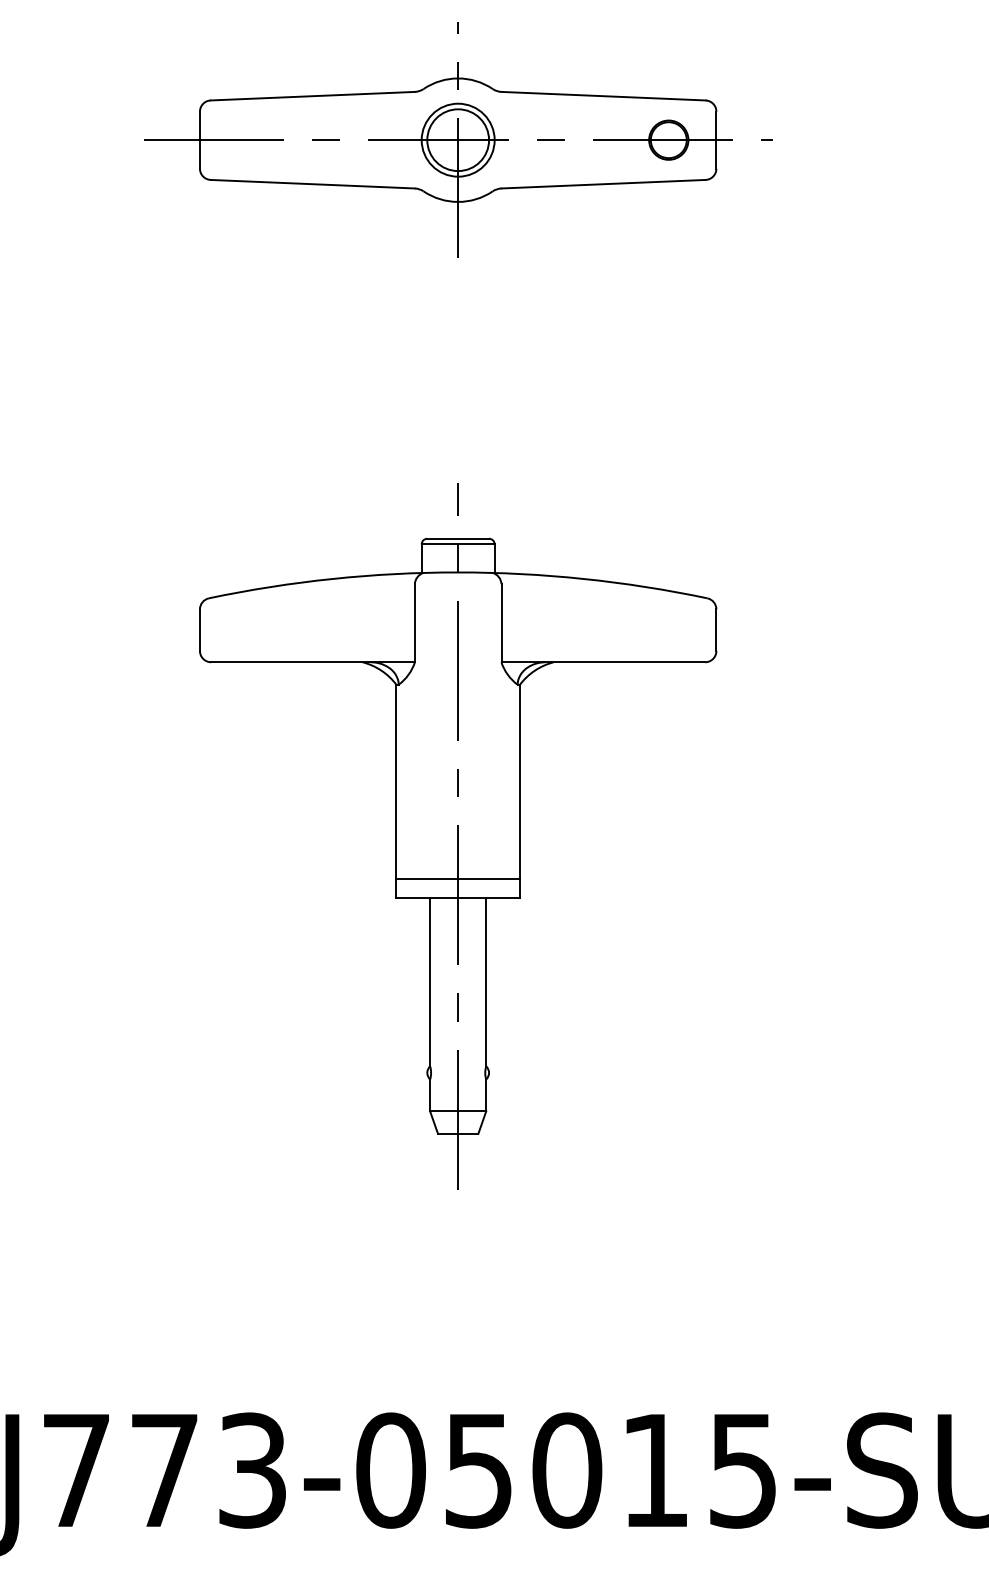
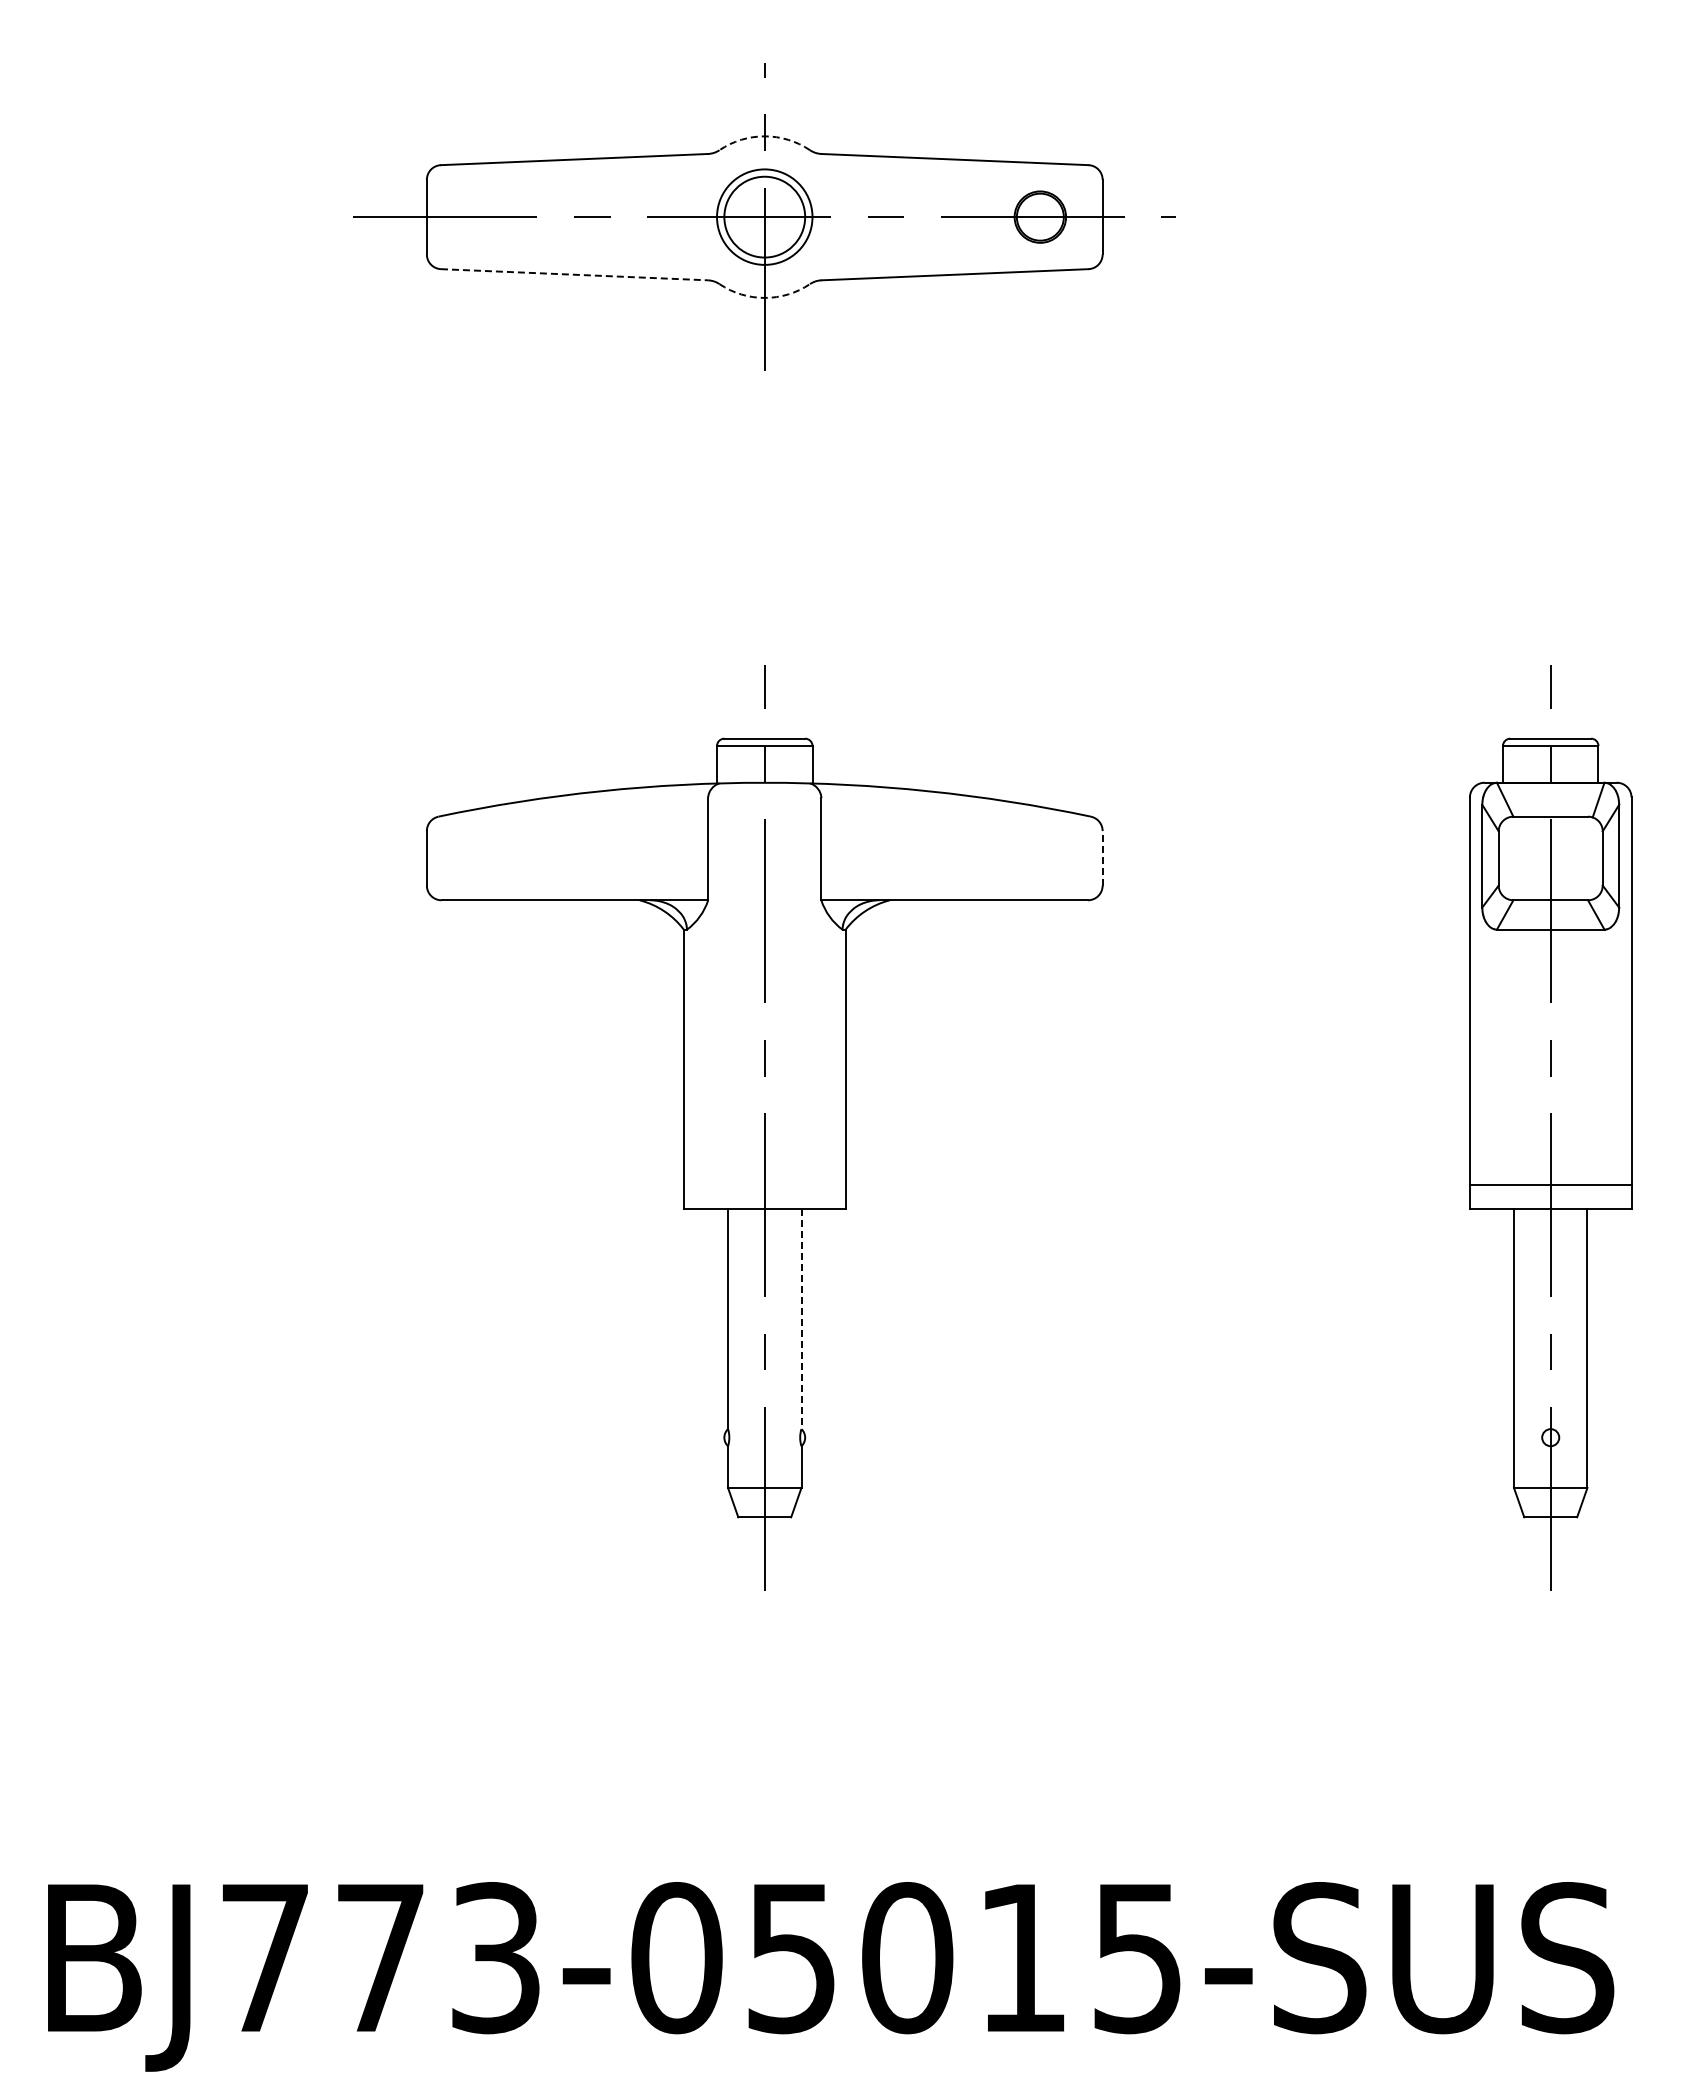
arc: (457, 78) -> (764, 136), solid -> dashed
line: (312, 184) -> (574, 274), solid -> dashed
arc: (457, 201) -> (764, 297), solid -> dashed
line: (716, 629) -> (1102, 857), solid -> dashed
line: (457, 879) -> (764, 1184), removed
line: (486, 982) -> (801, 1319), solid -> dashed

